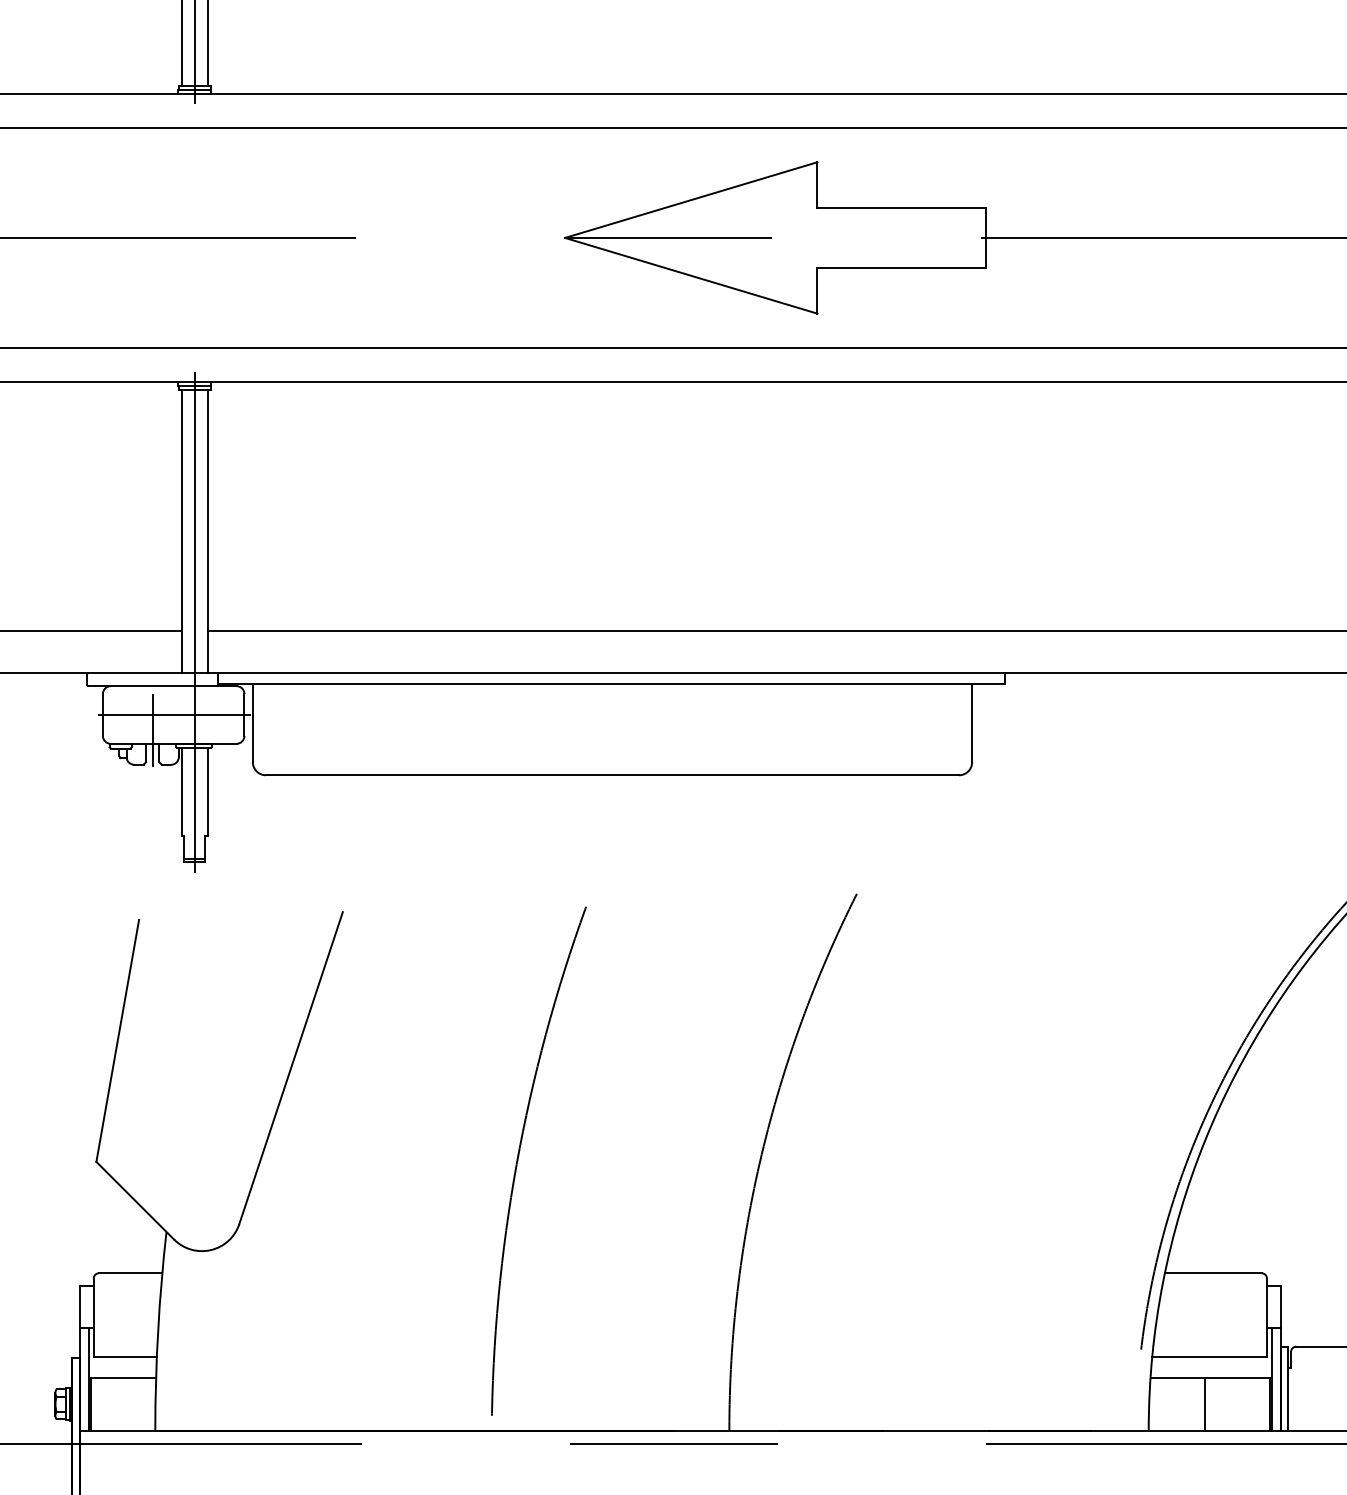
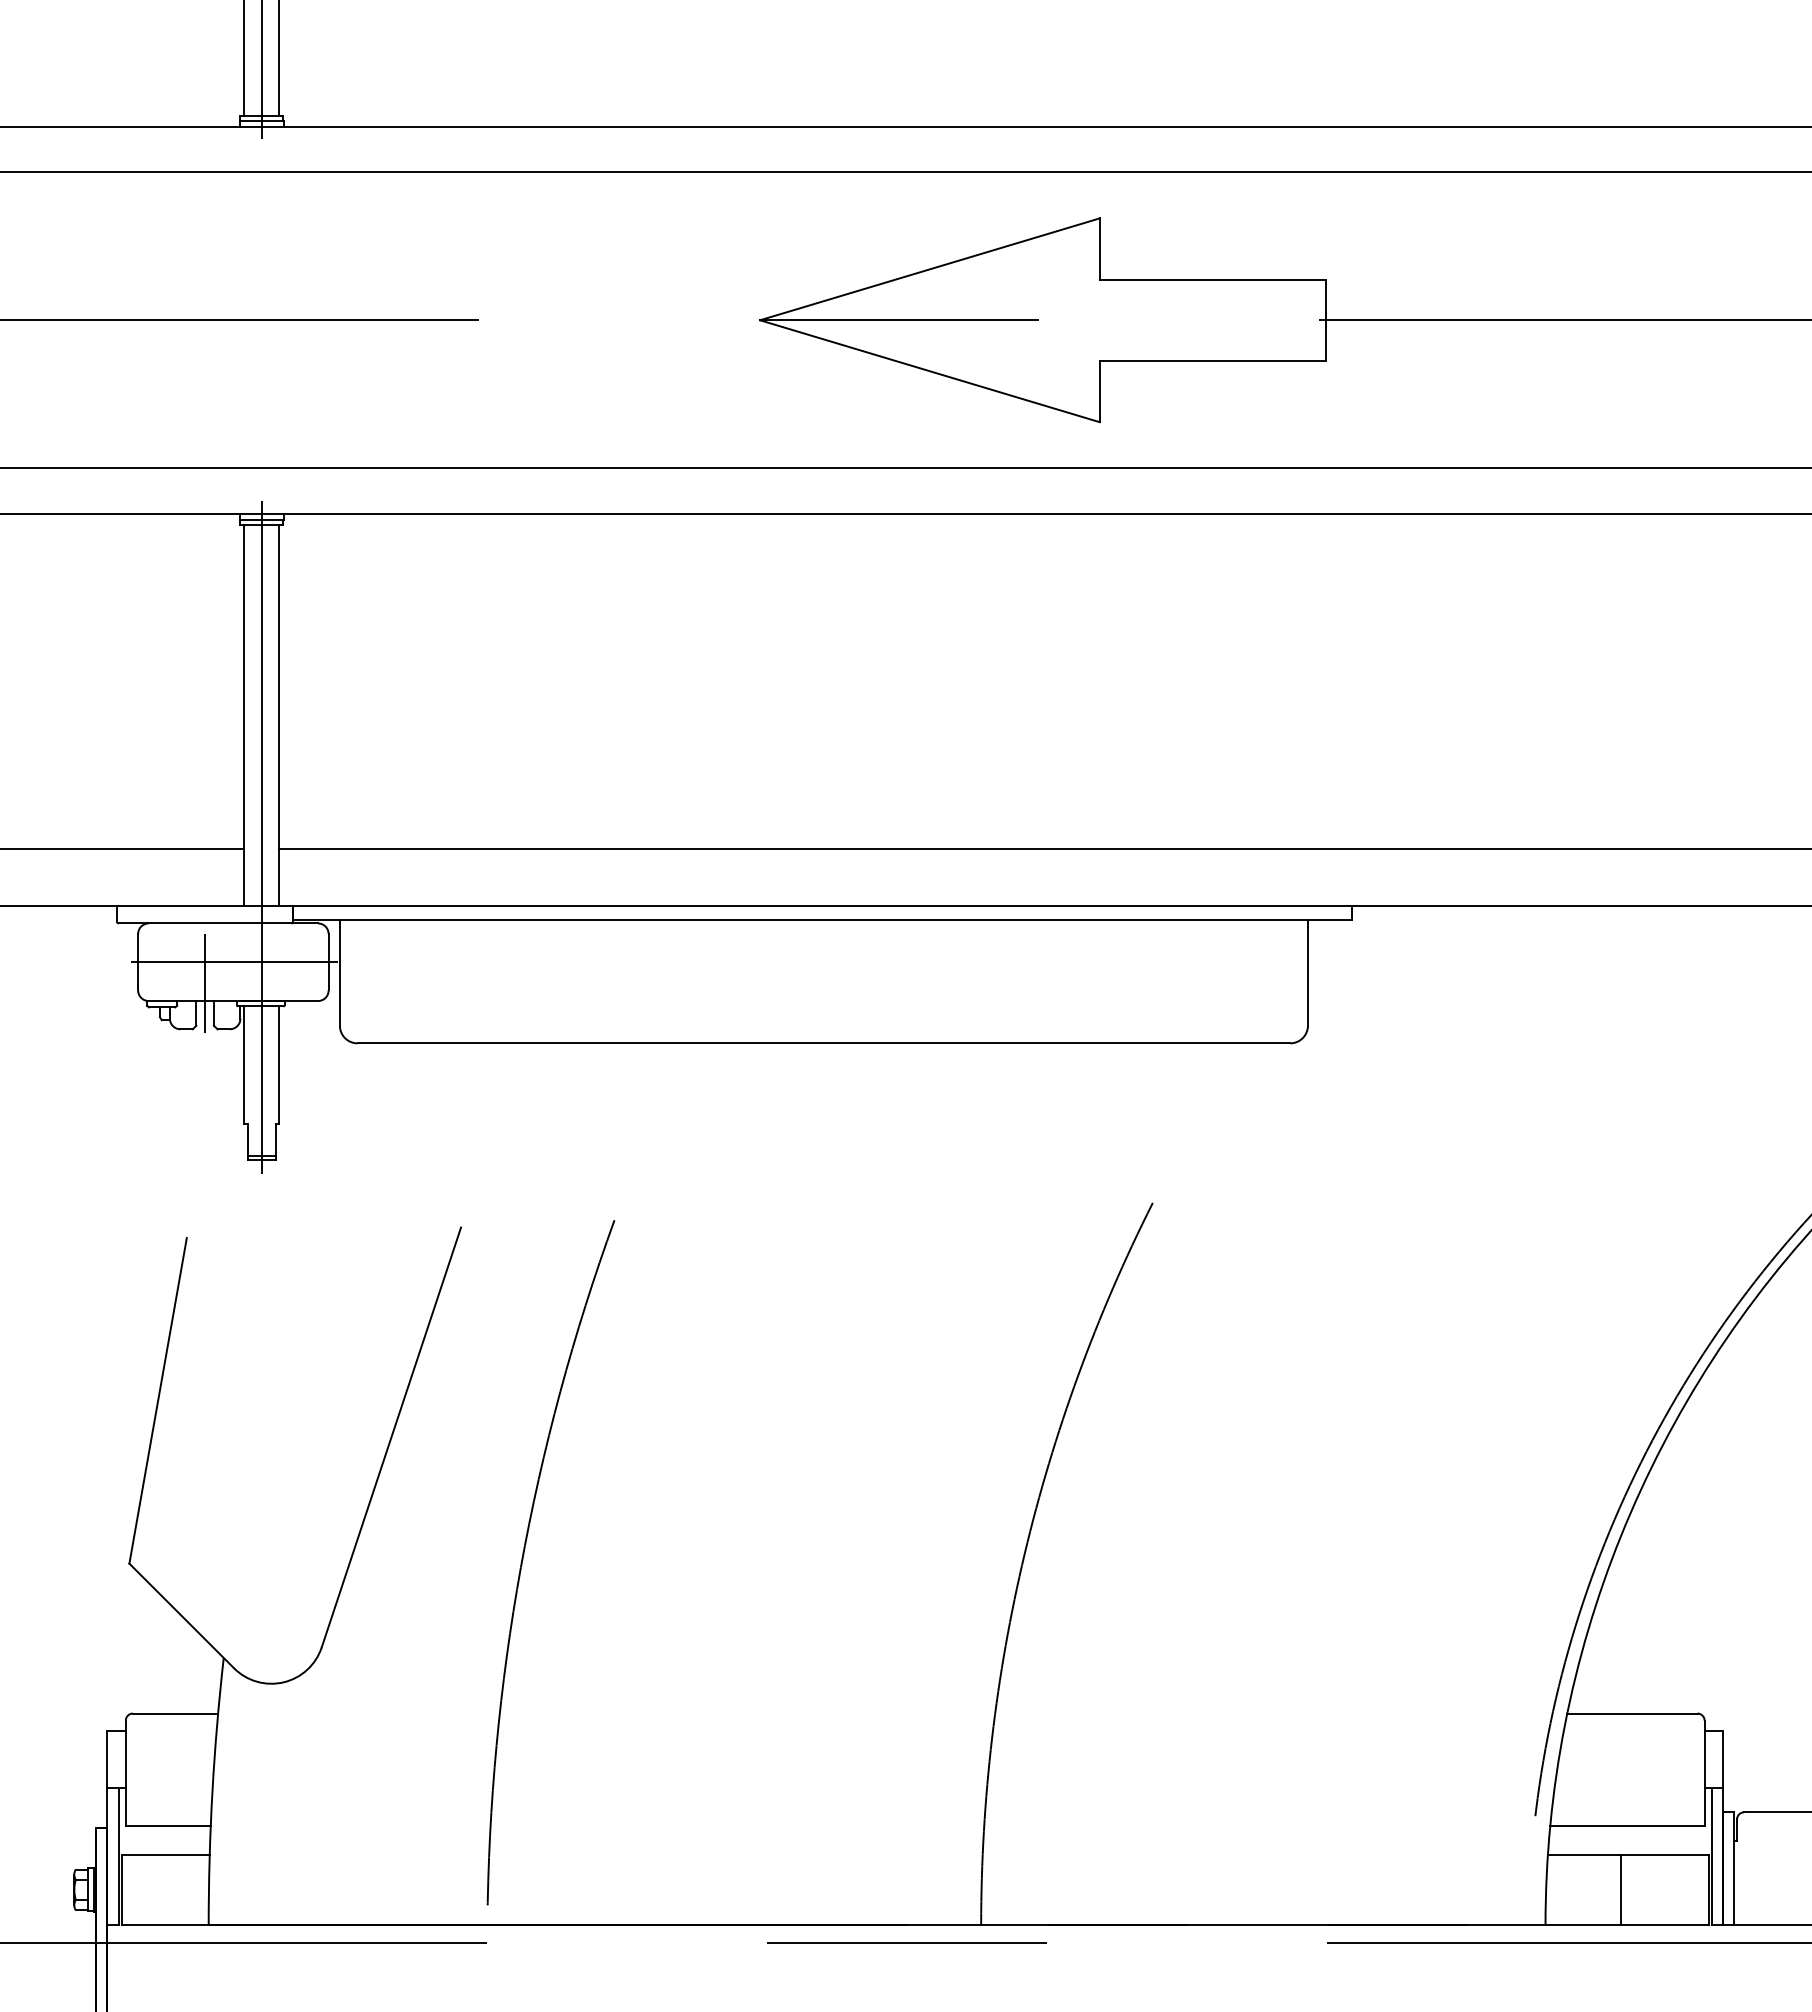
part: (518, 1159) -> (523, 1560), moved

